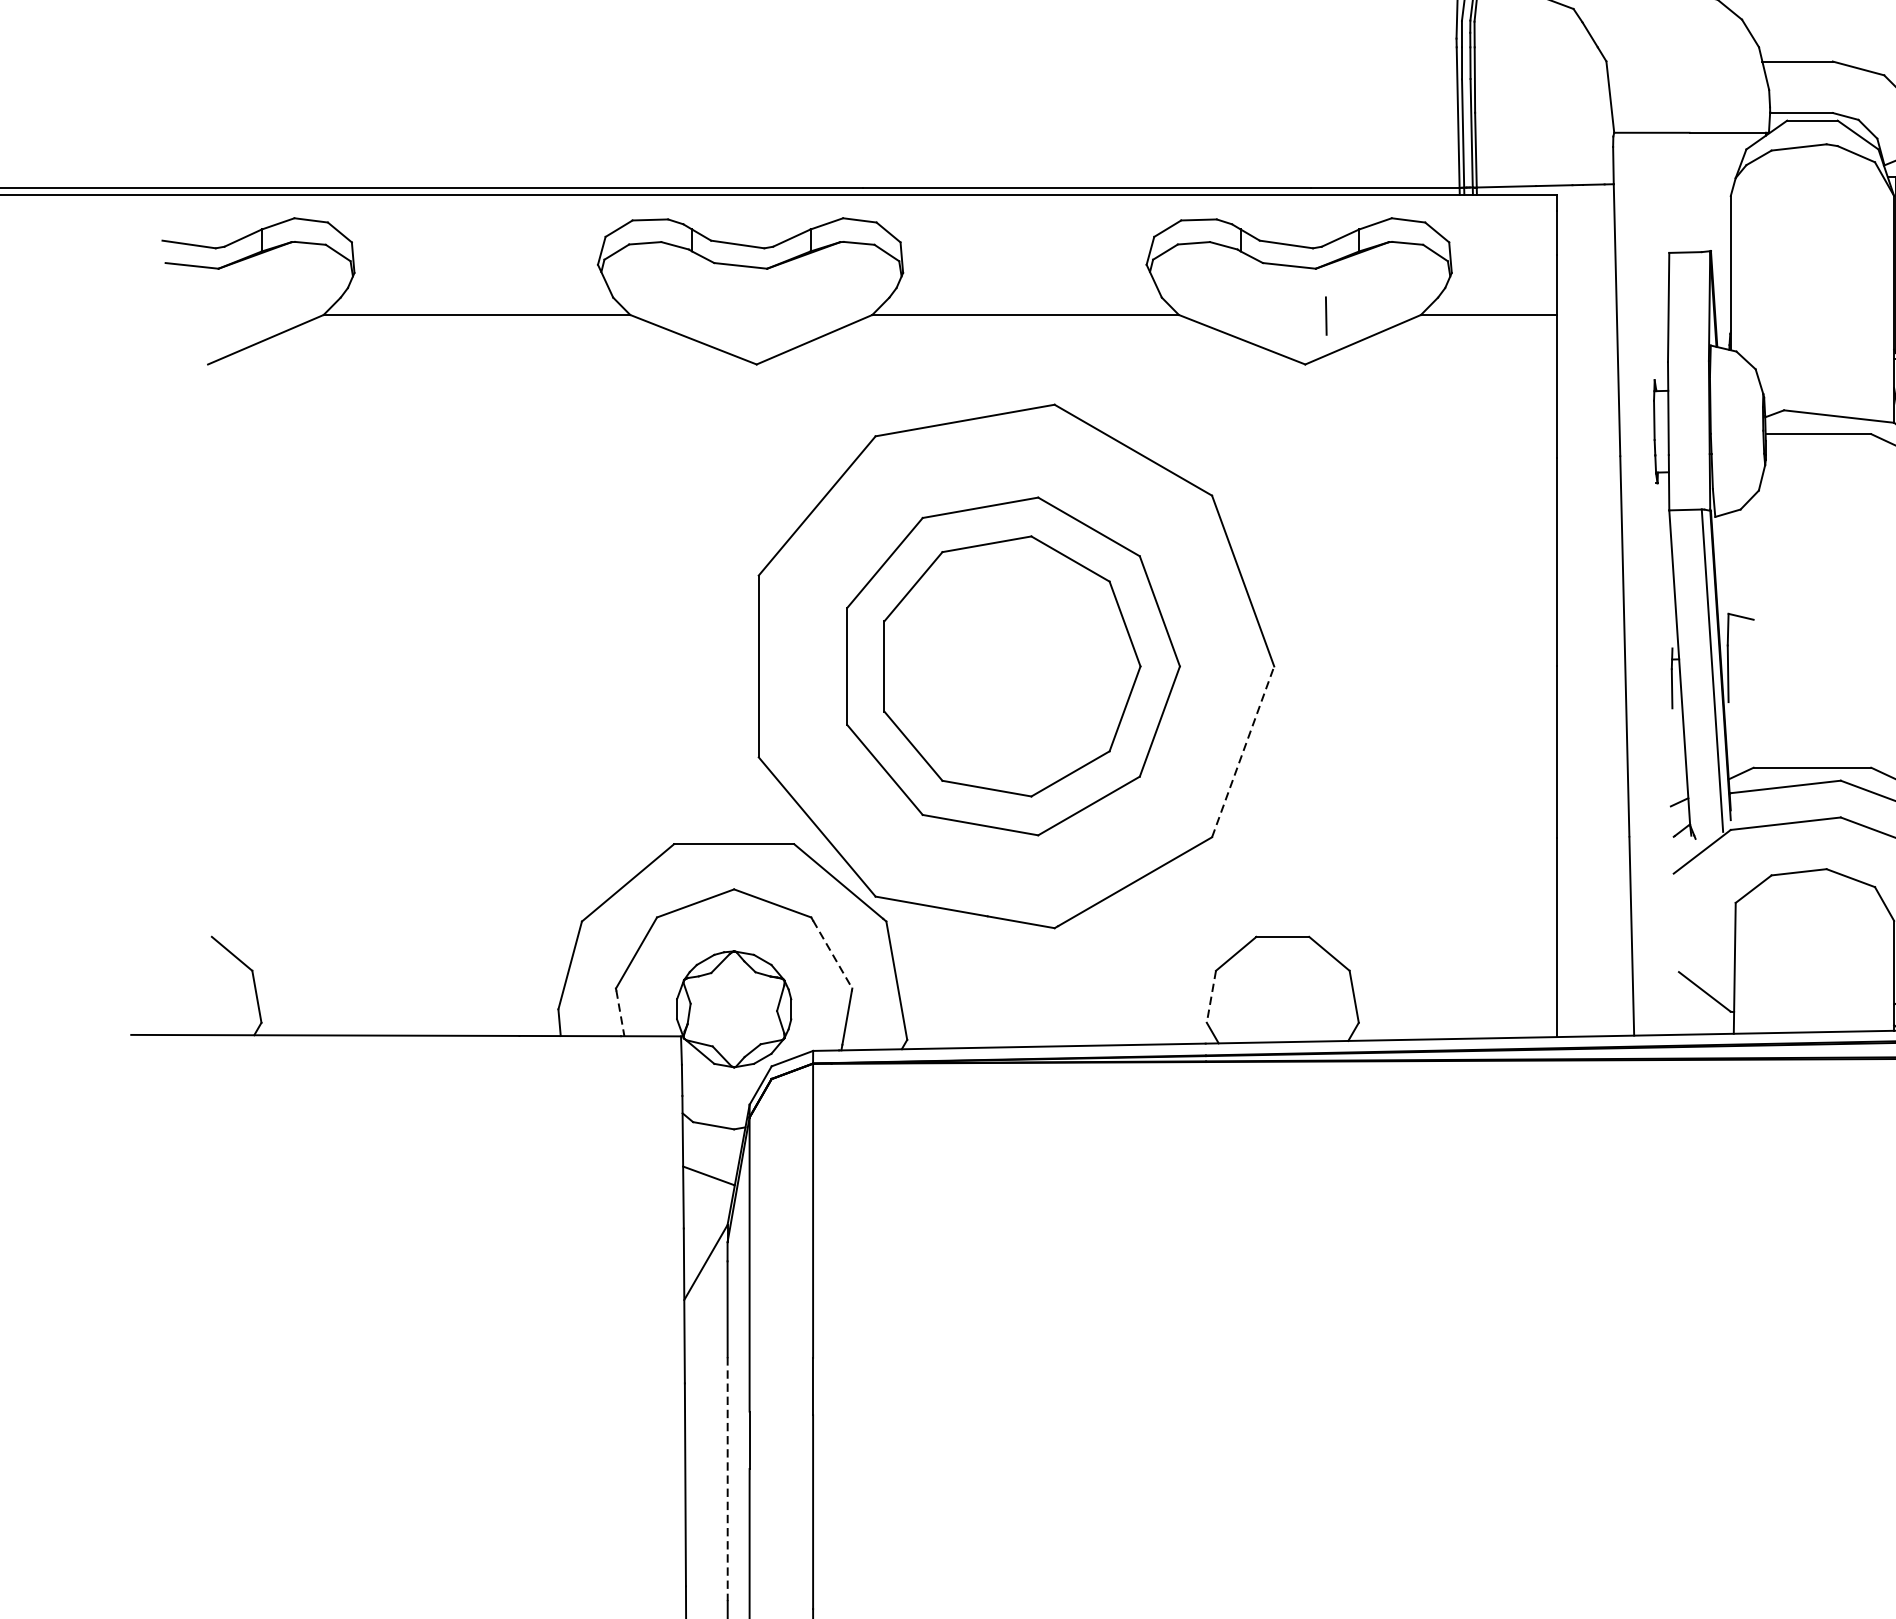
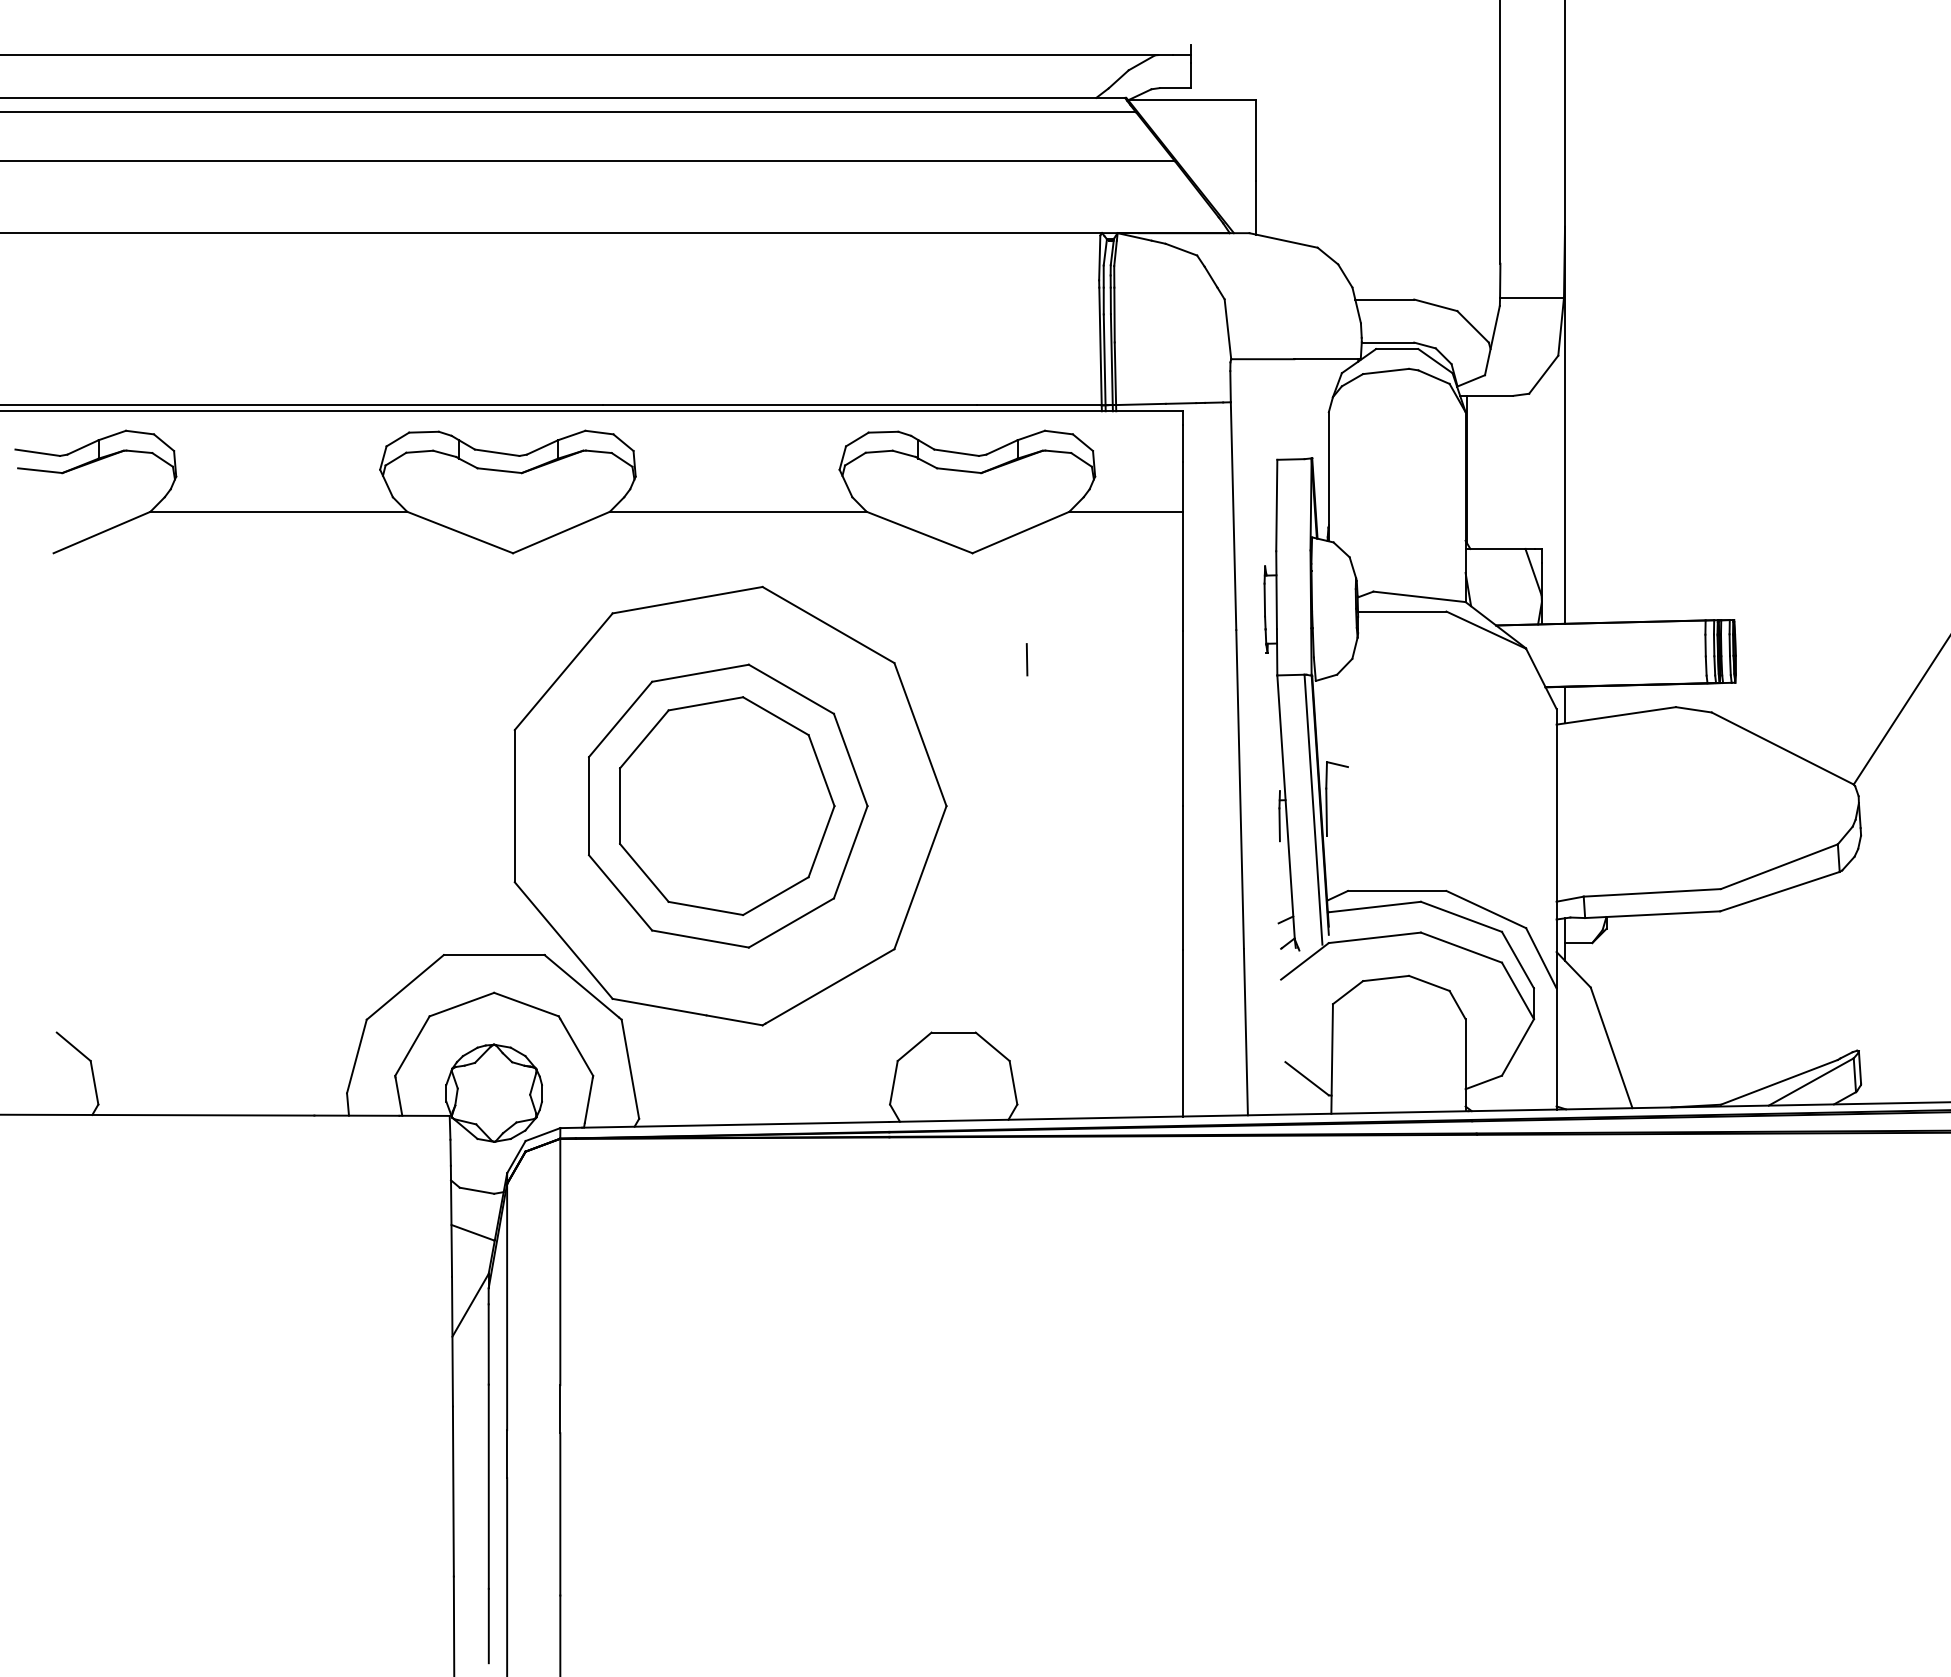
line: (1325, 315) -> (1026, 659), moved
line: (1243, 751) -> (920, 877), dashed -> solid
line: (832, 954) -> (576, 1047), dashed -> solid
line: (1210, 997) -> (893, 1083), dashed -> solid
line: (621, 1014) -> (399, 1097), dashed -> solid
line: (727, 1480) -> (488, 1487), dashed -> solid

